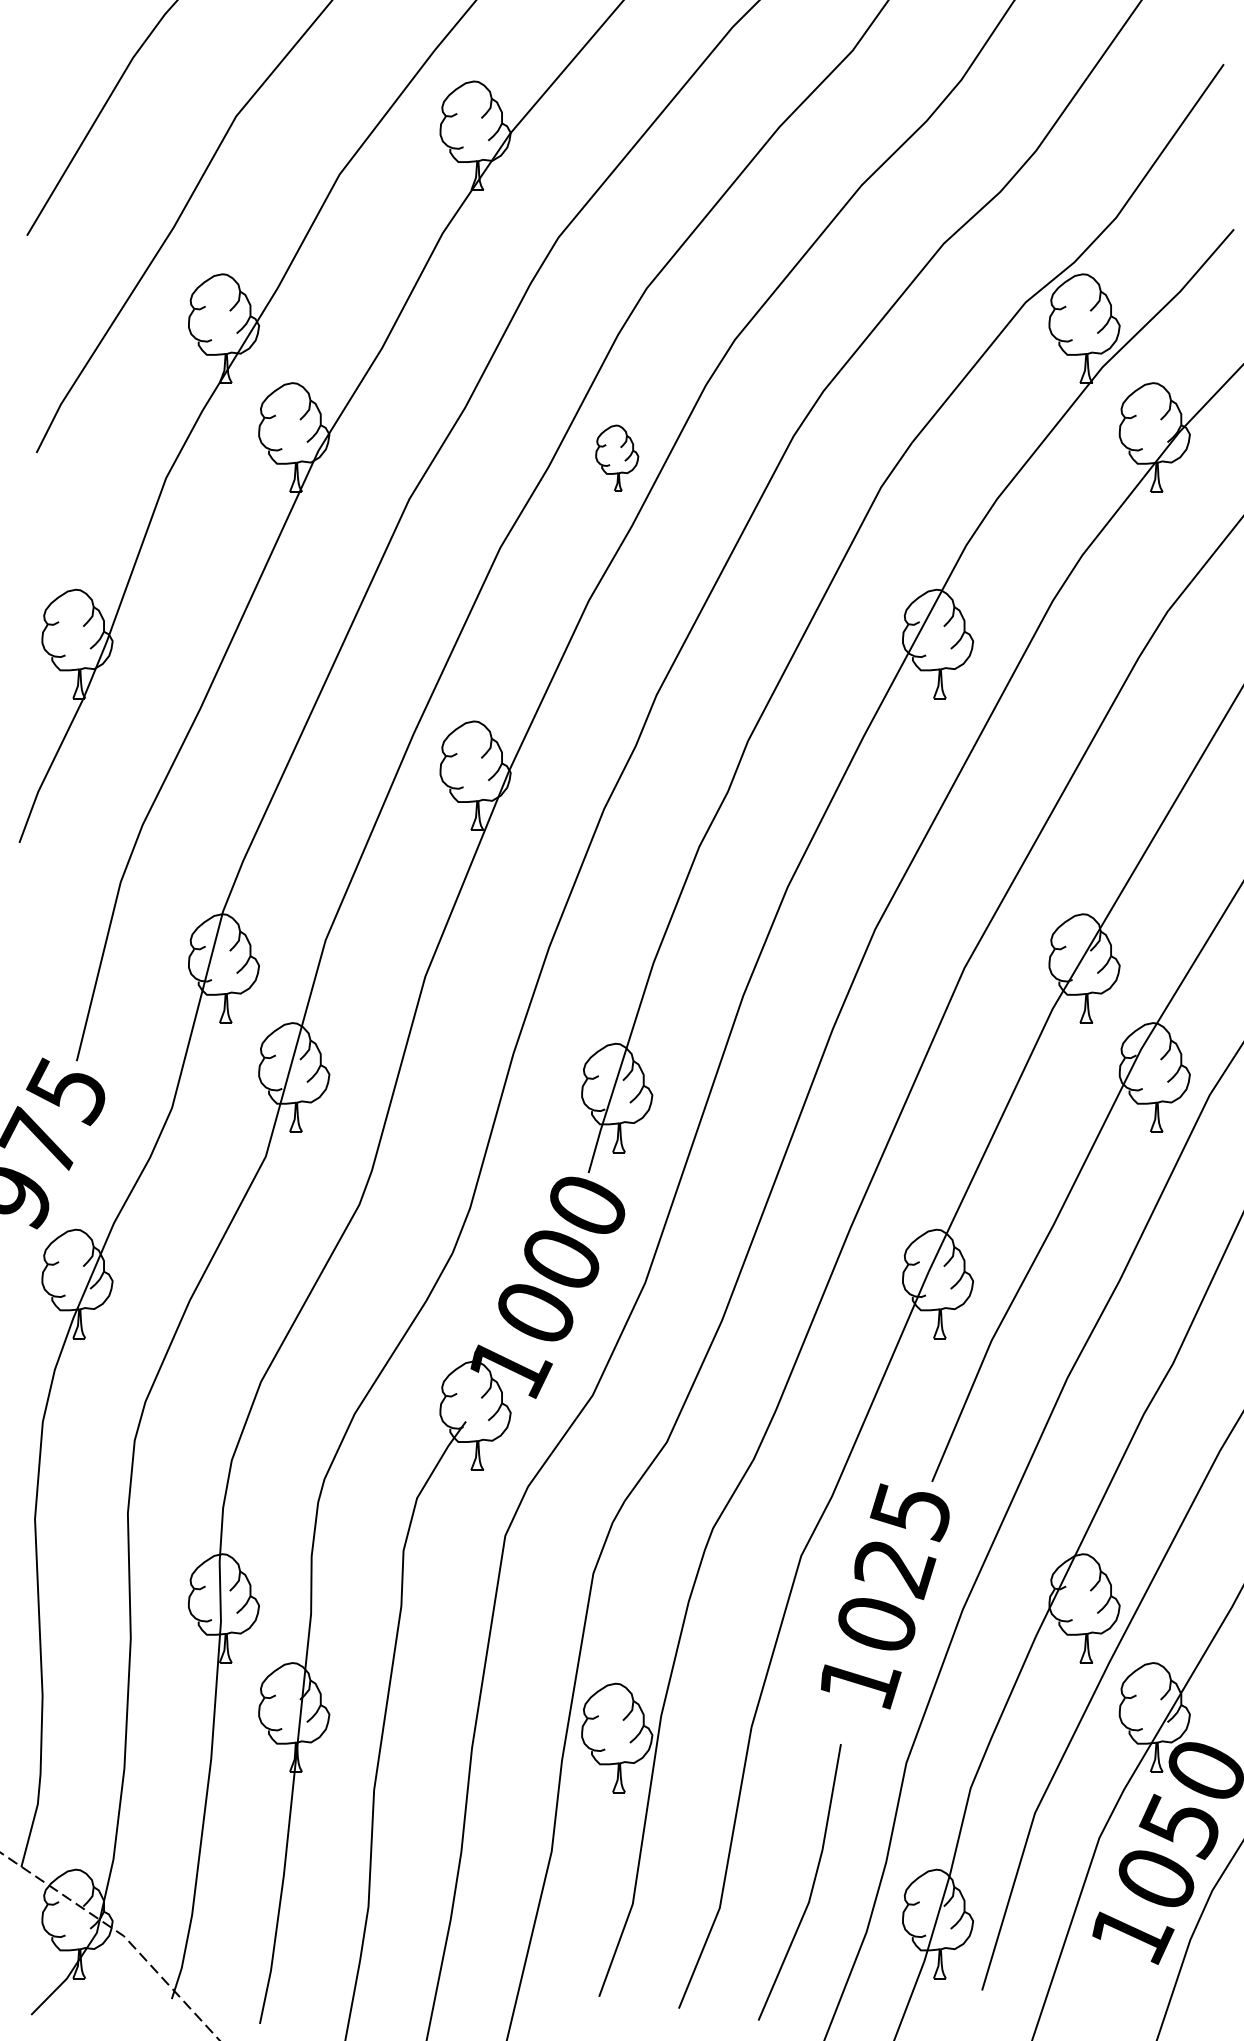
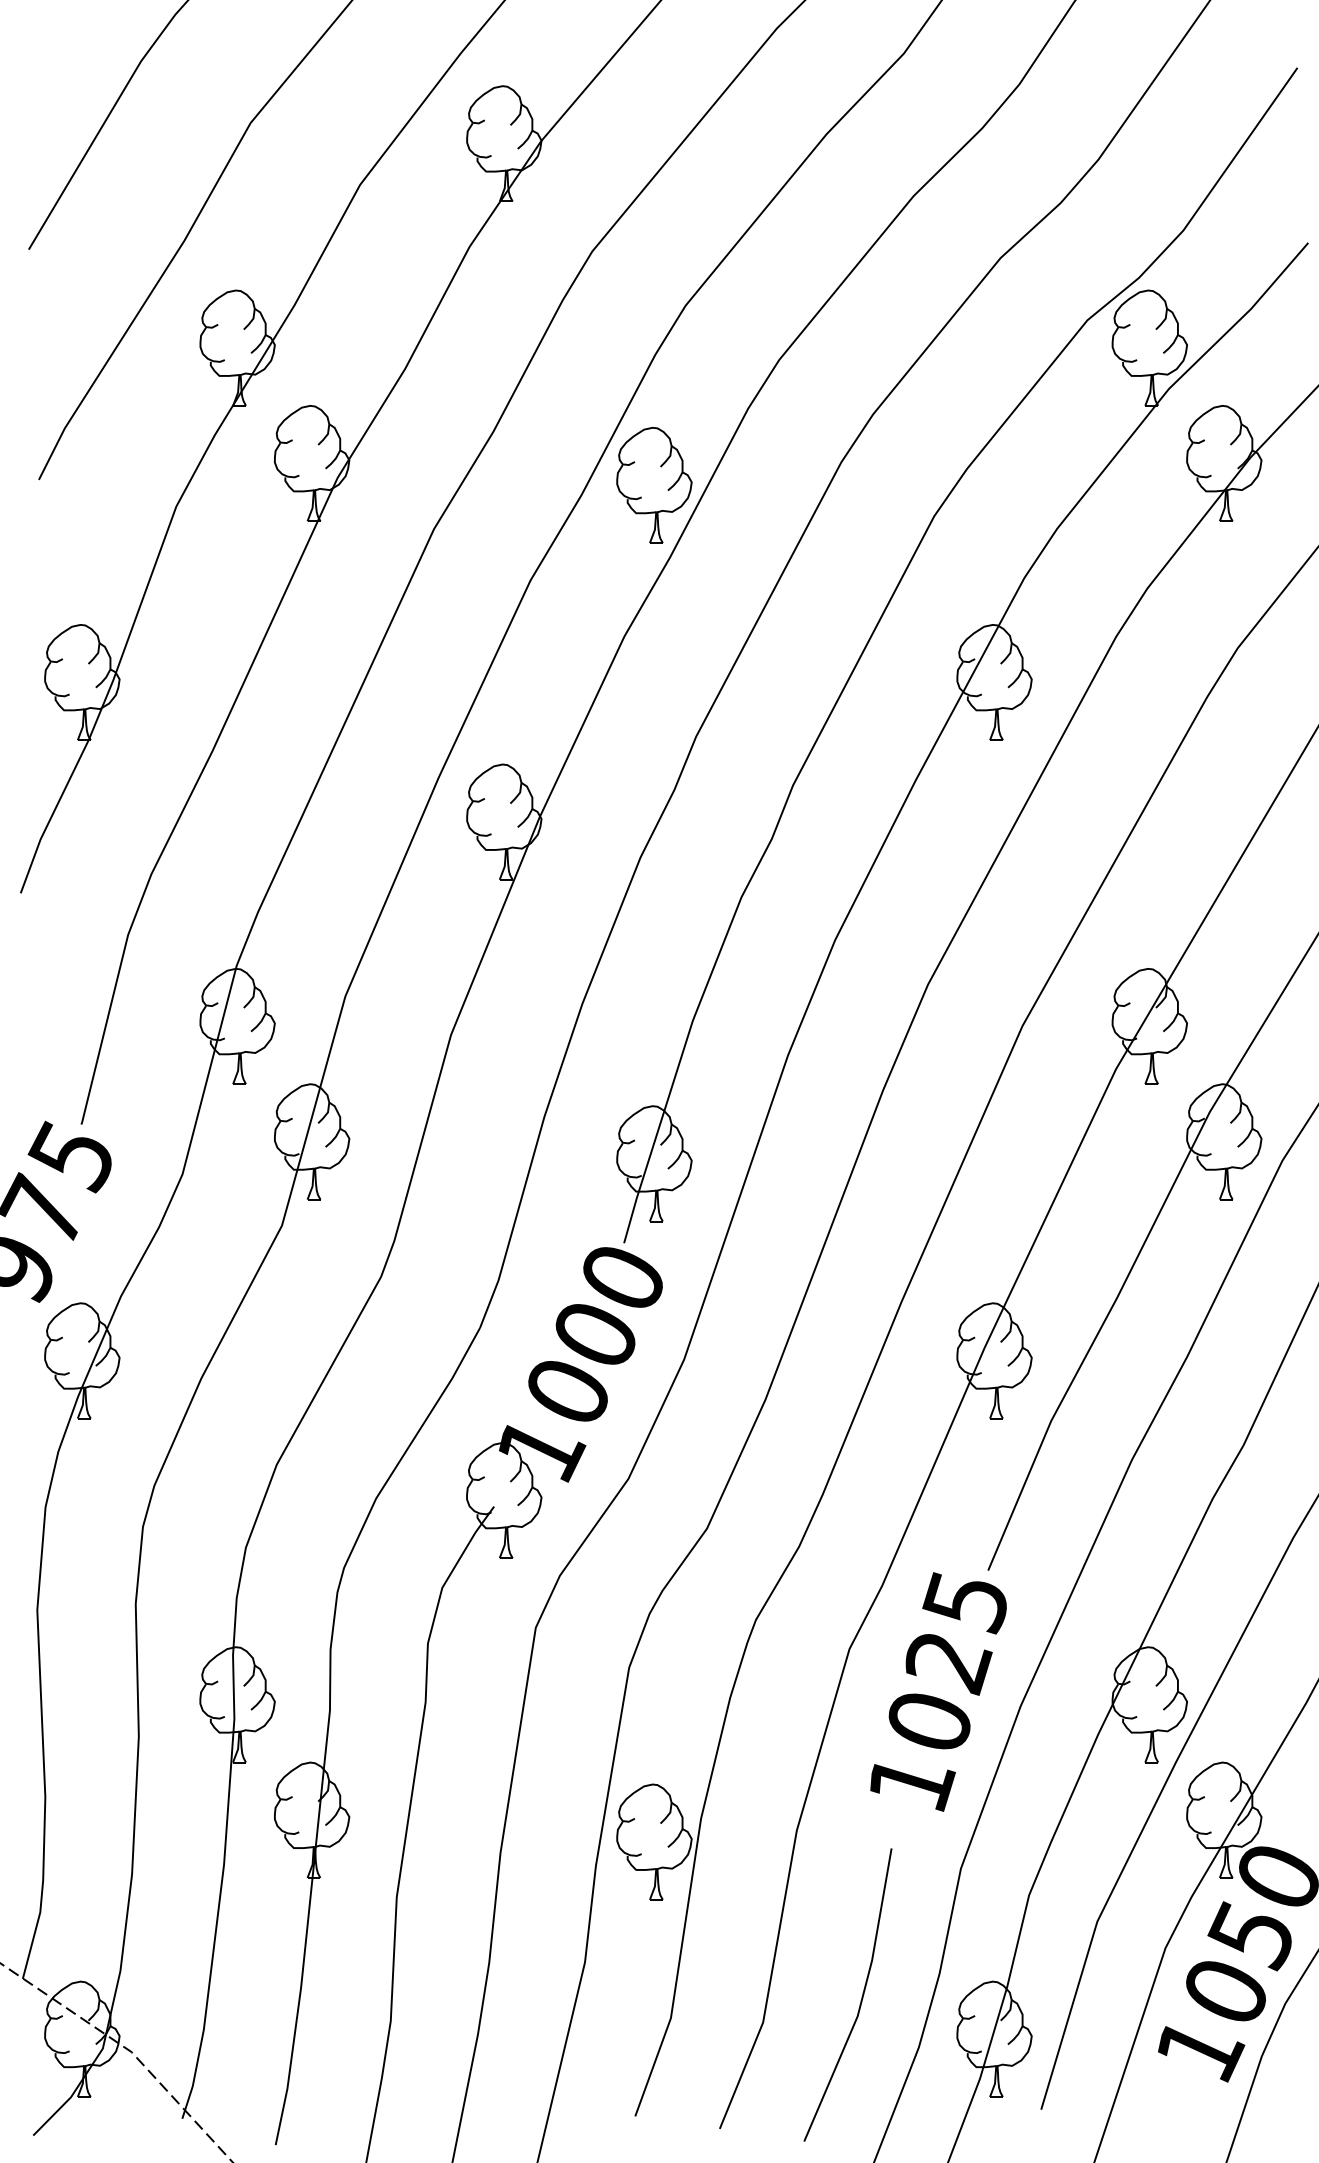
part: (617, 458) -> (654, 485), size x1.67

